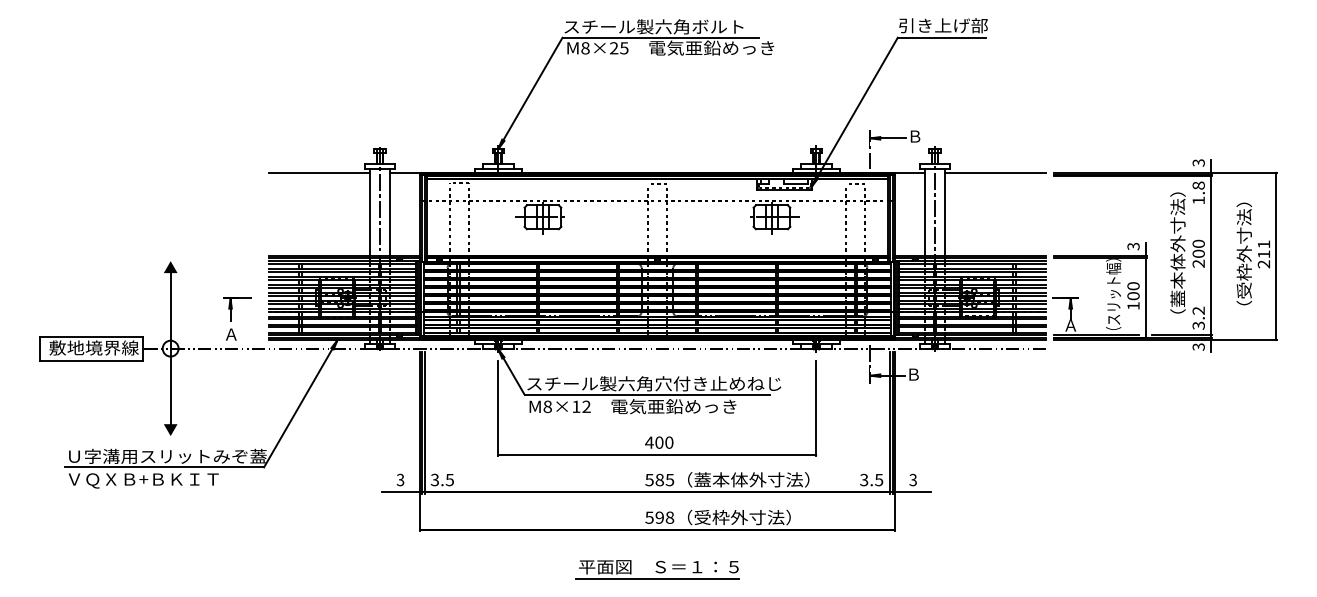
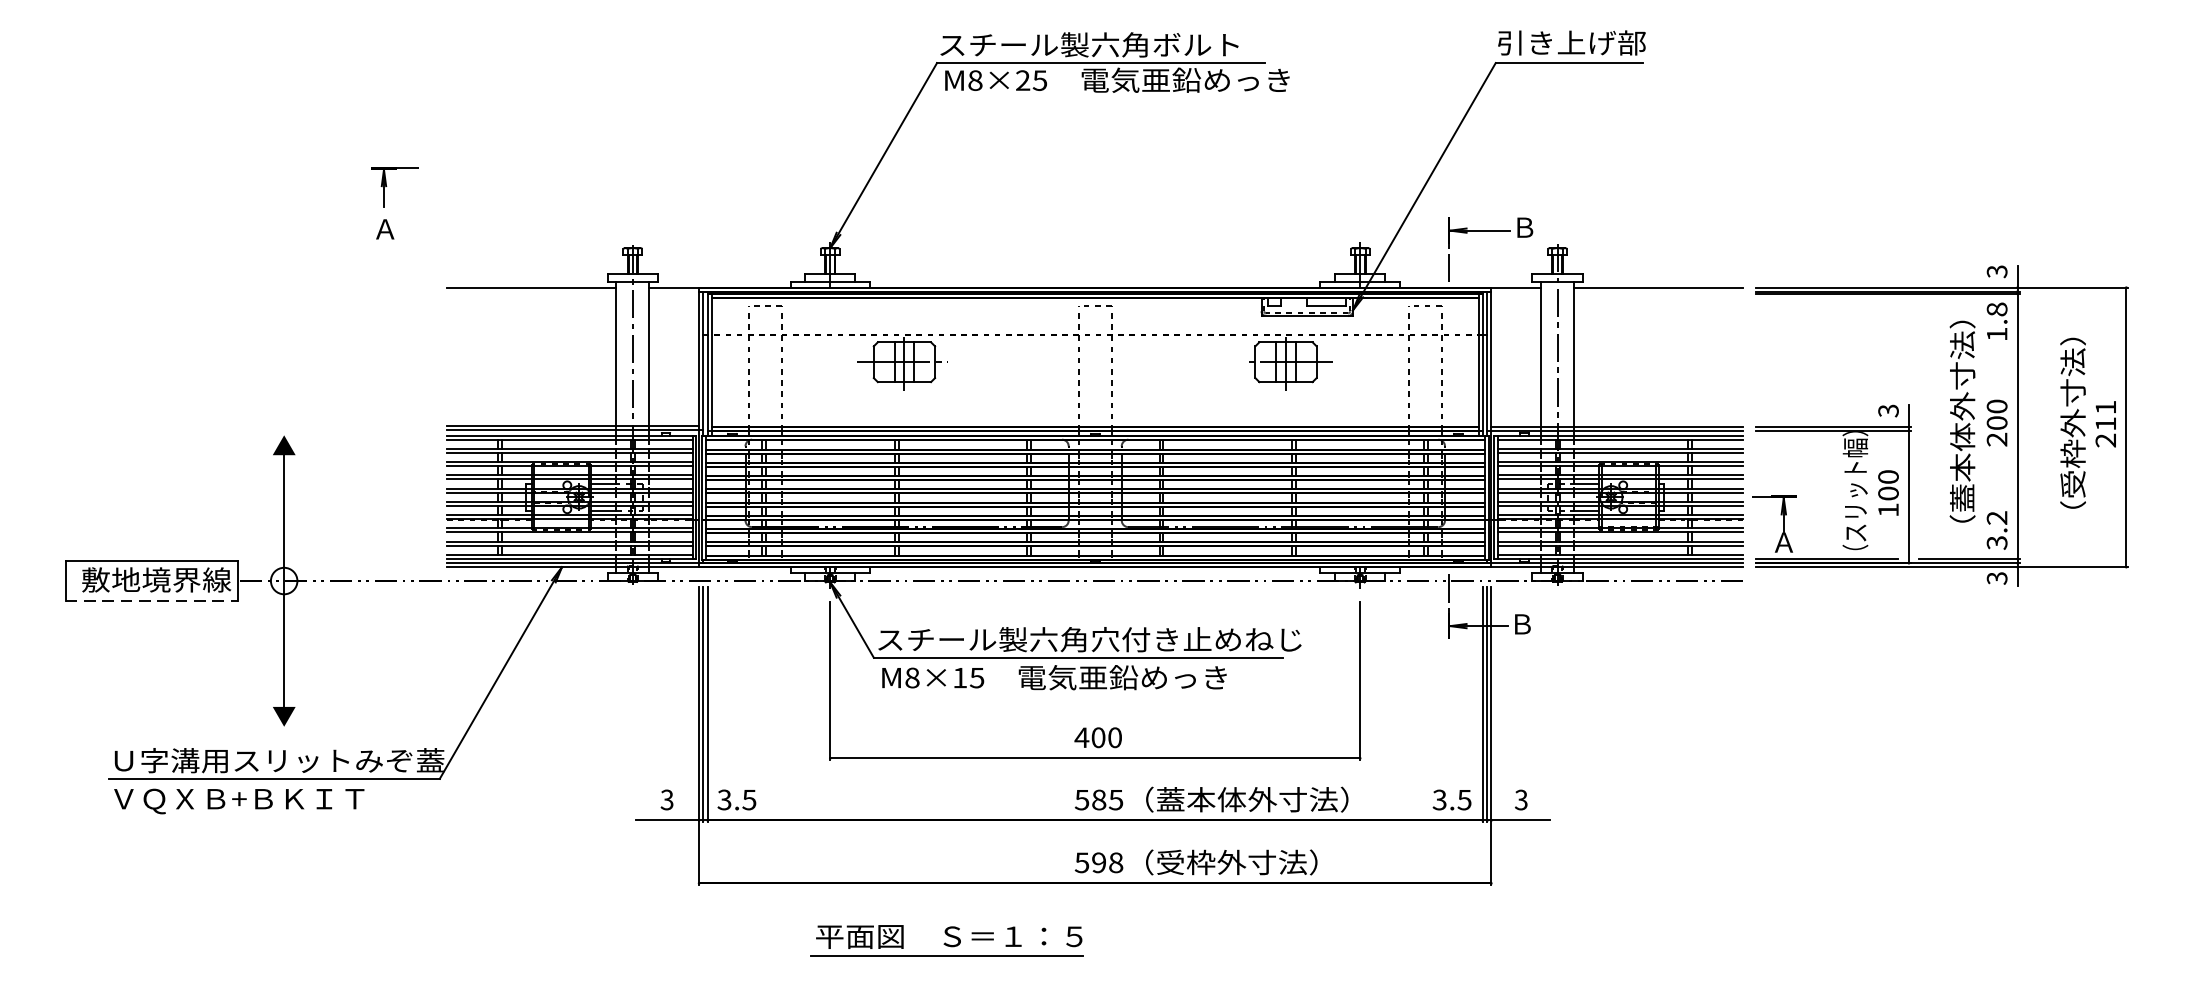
part: (237, 318) -> (395, 202), moved
line: (91, 360) -> (152, 600), solid -> dashed
text: (586, 406) -> (977, 677), M8×12 -> M8×15
part: (657, 569) -> (947, 940), moved

